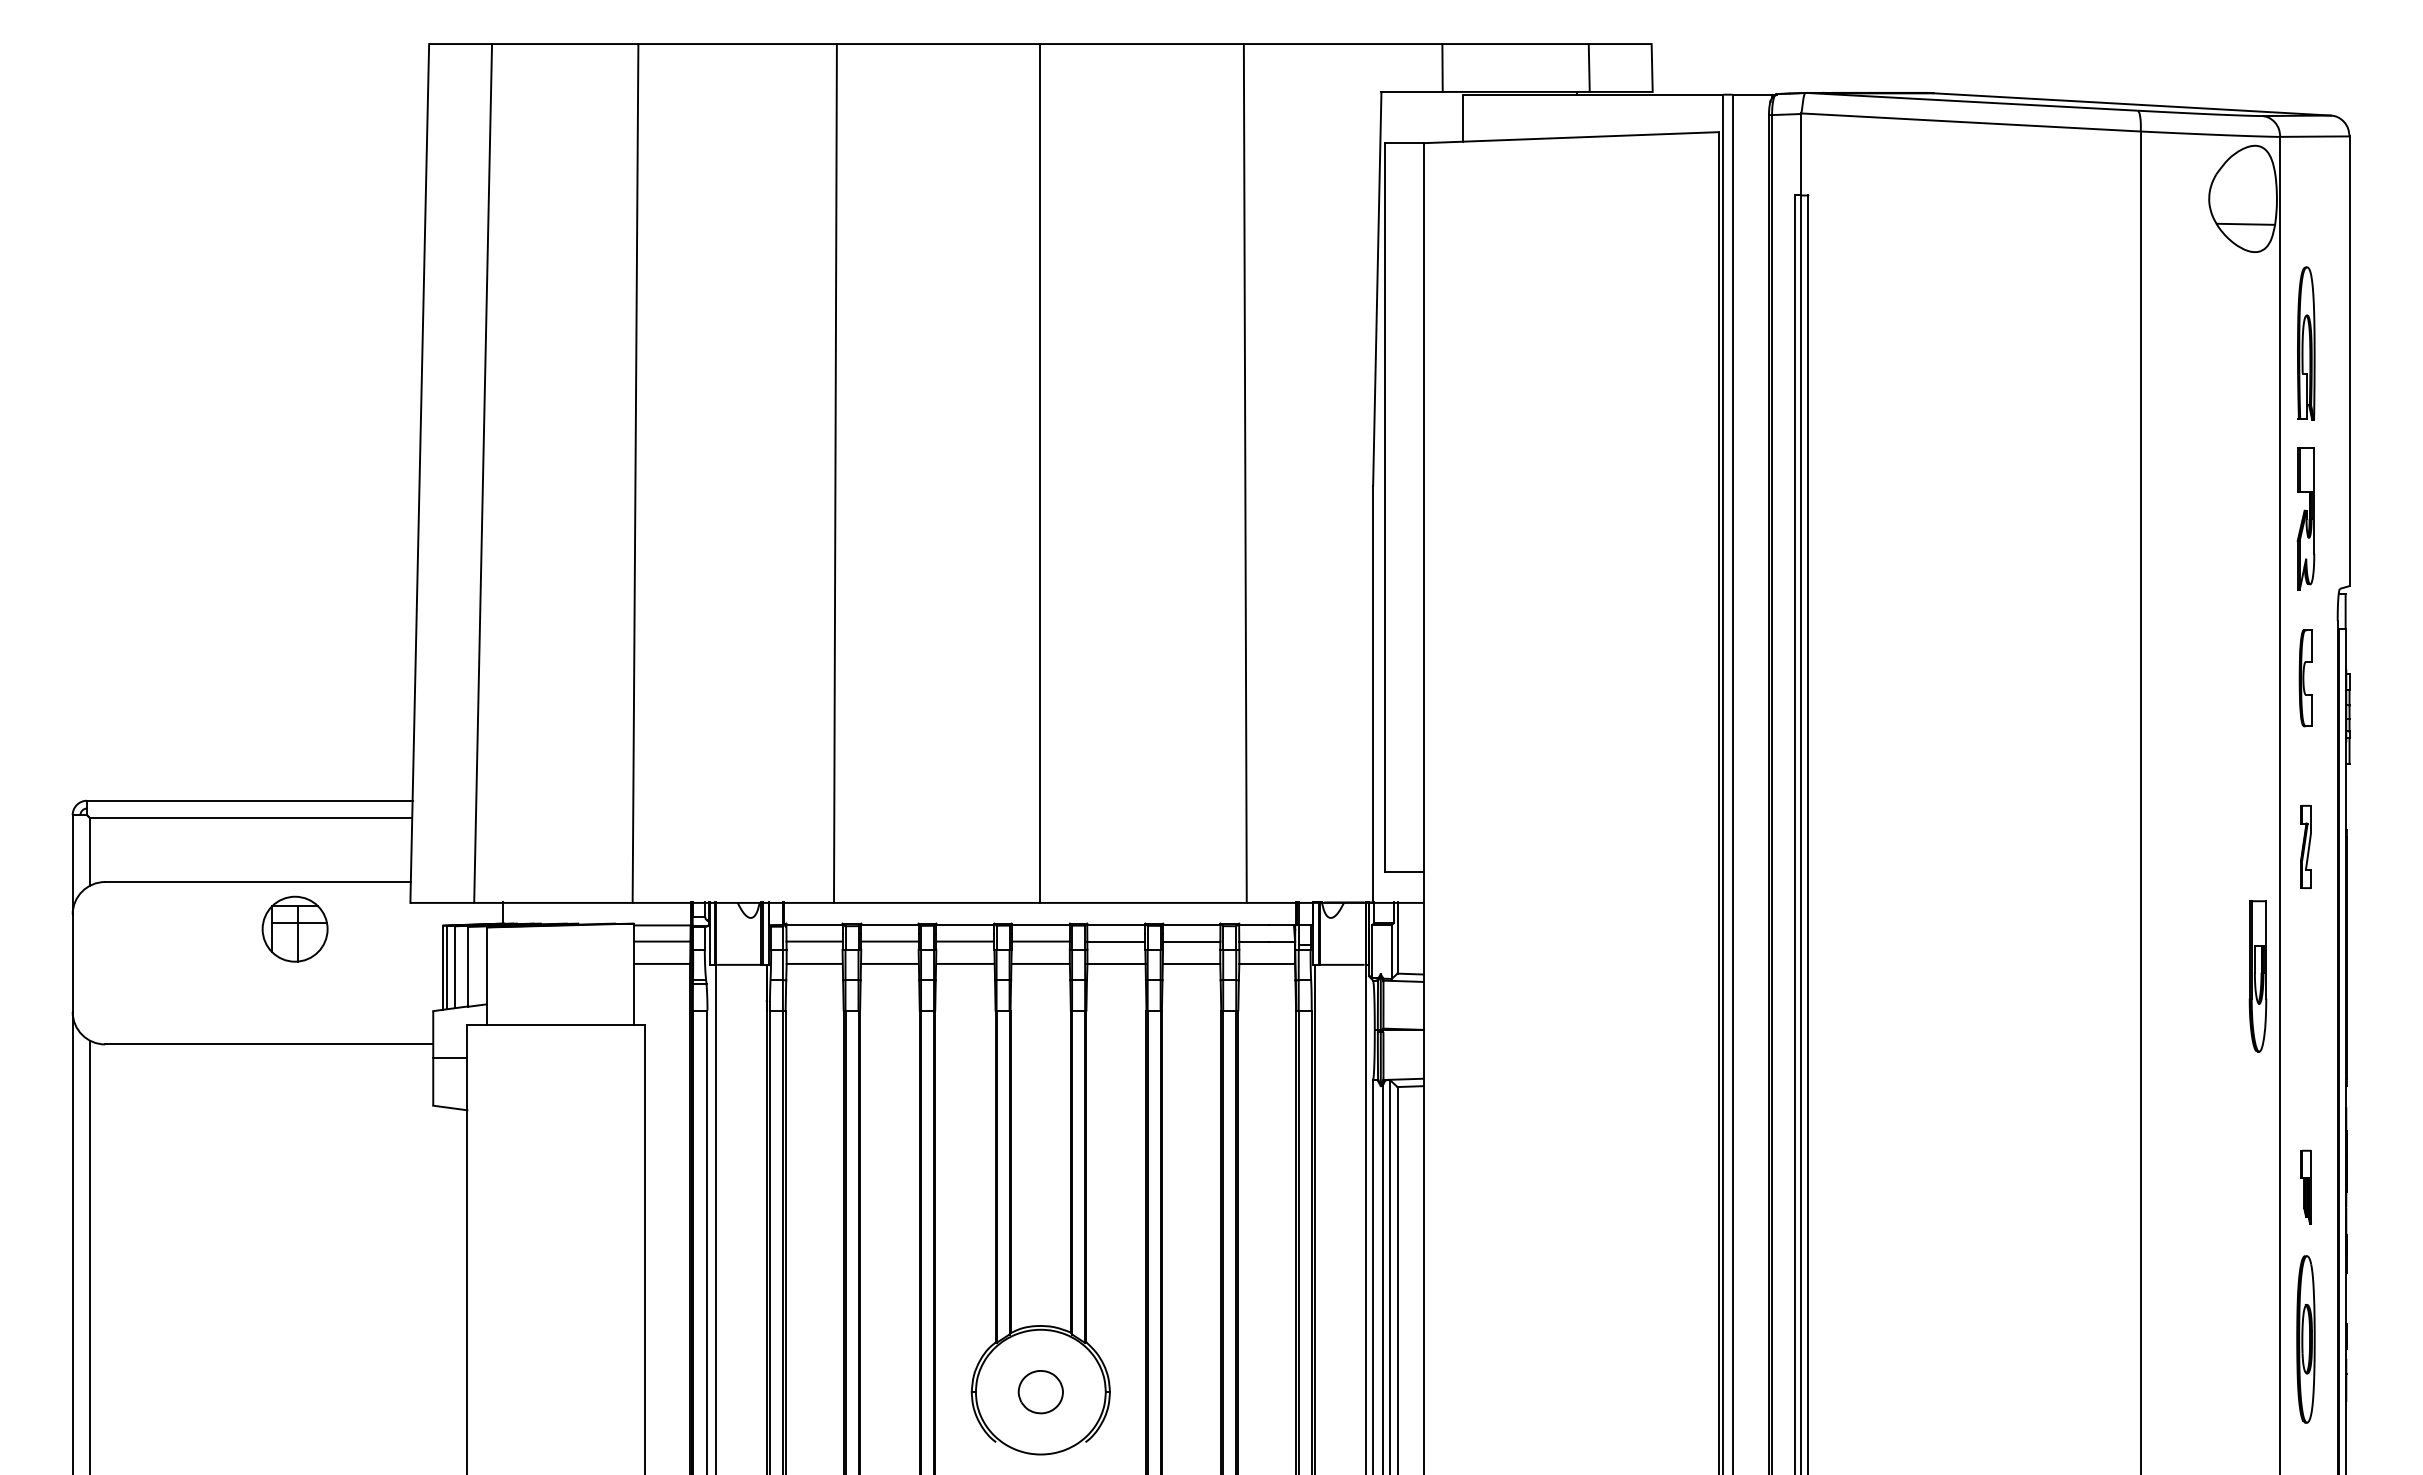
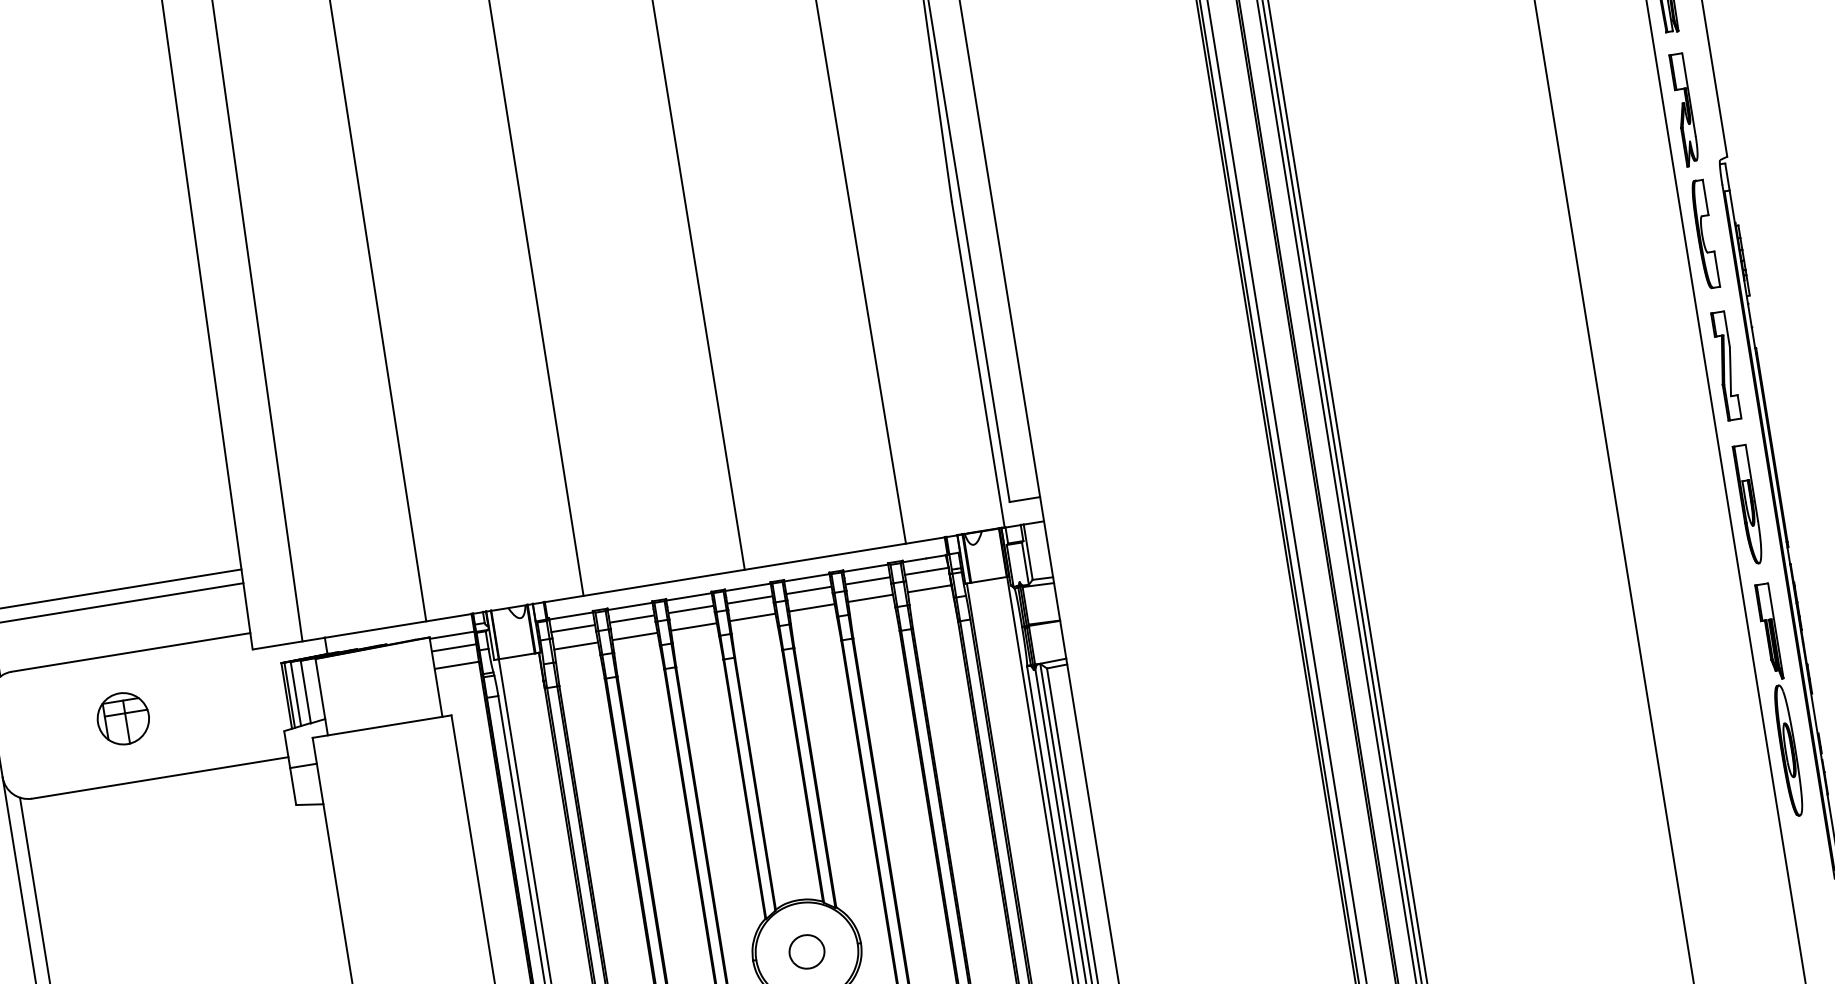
part: (2305, 677) -> (1704, 233), size x1.43
part: (2305, 846) -> (1725, 365), size x1.67
part: (294, 928) -> (122, 718), moved
part: (2257, 976) -> (1748, 504), moved
part: (2306, 1186) -> (1769, 631), size x1.67

